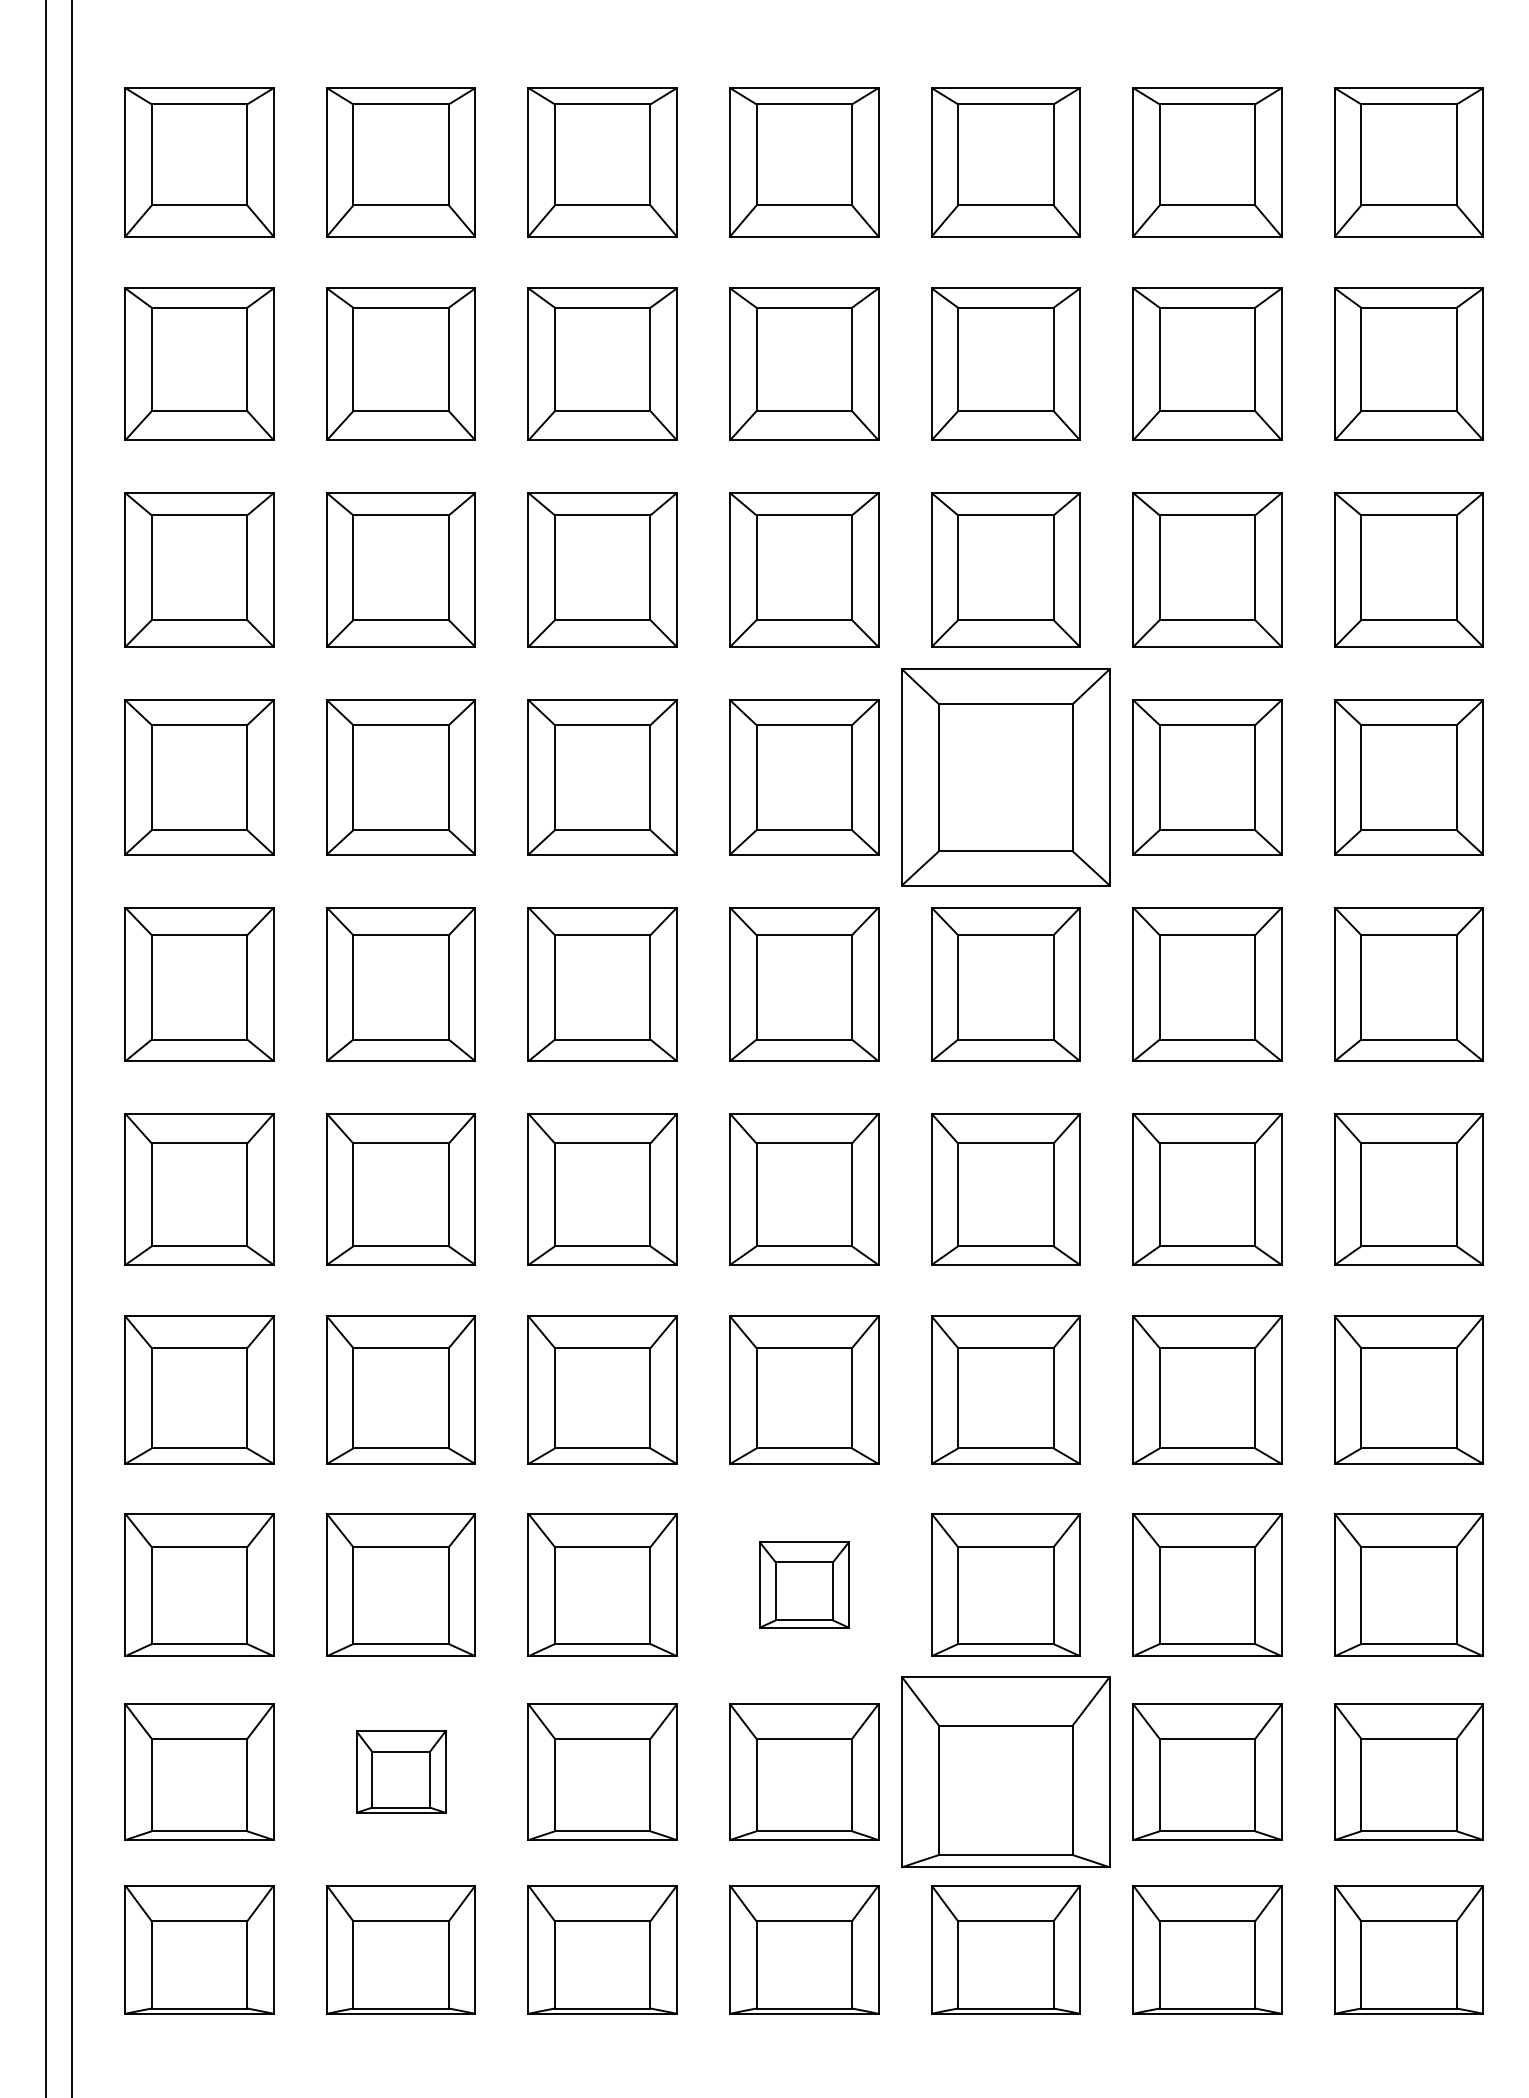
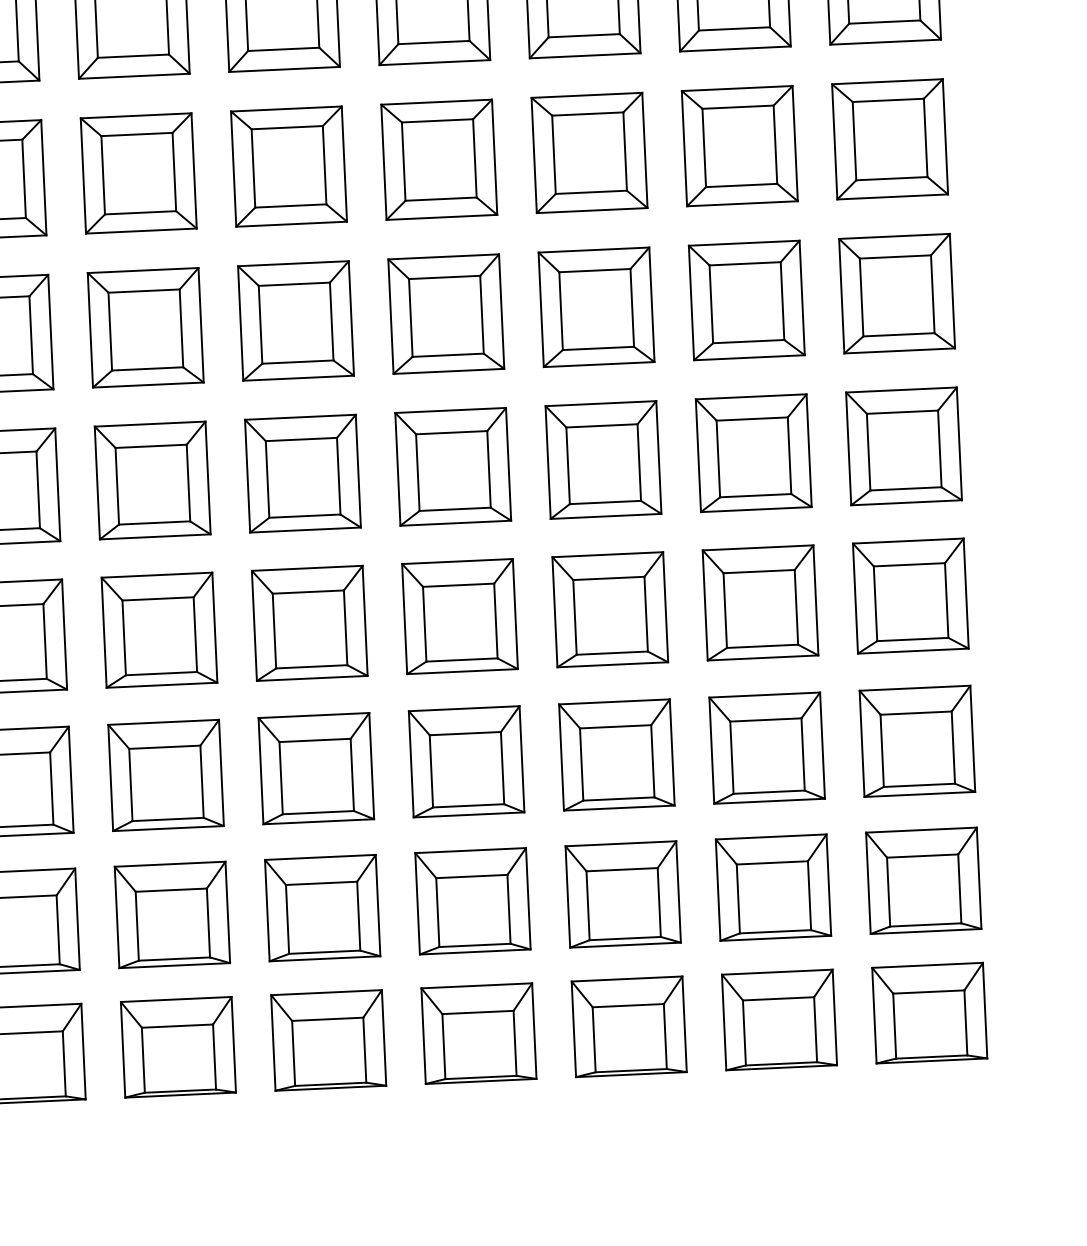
part: (1005, 777) -> (589, 153), size x0.71
part: (804, 1584) -> (466, 761), size x1.67
part: (400, 1771) -> (171, 914), size x1.67
part: (1005, 1771) -> (622, 894), size x0.71

